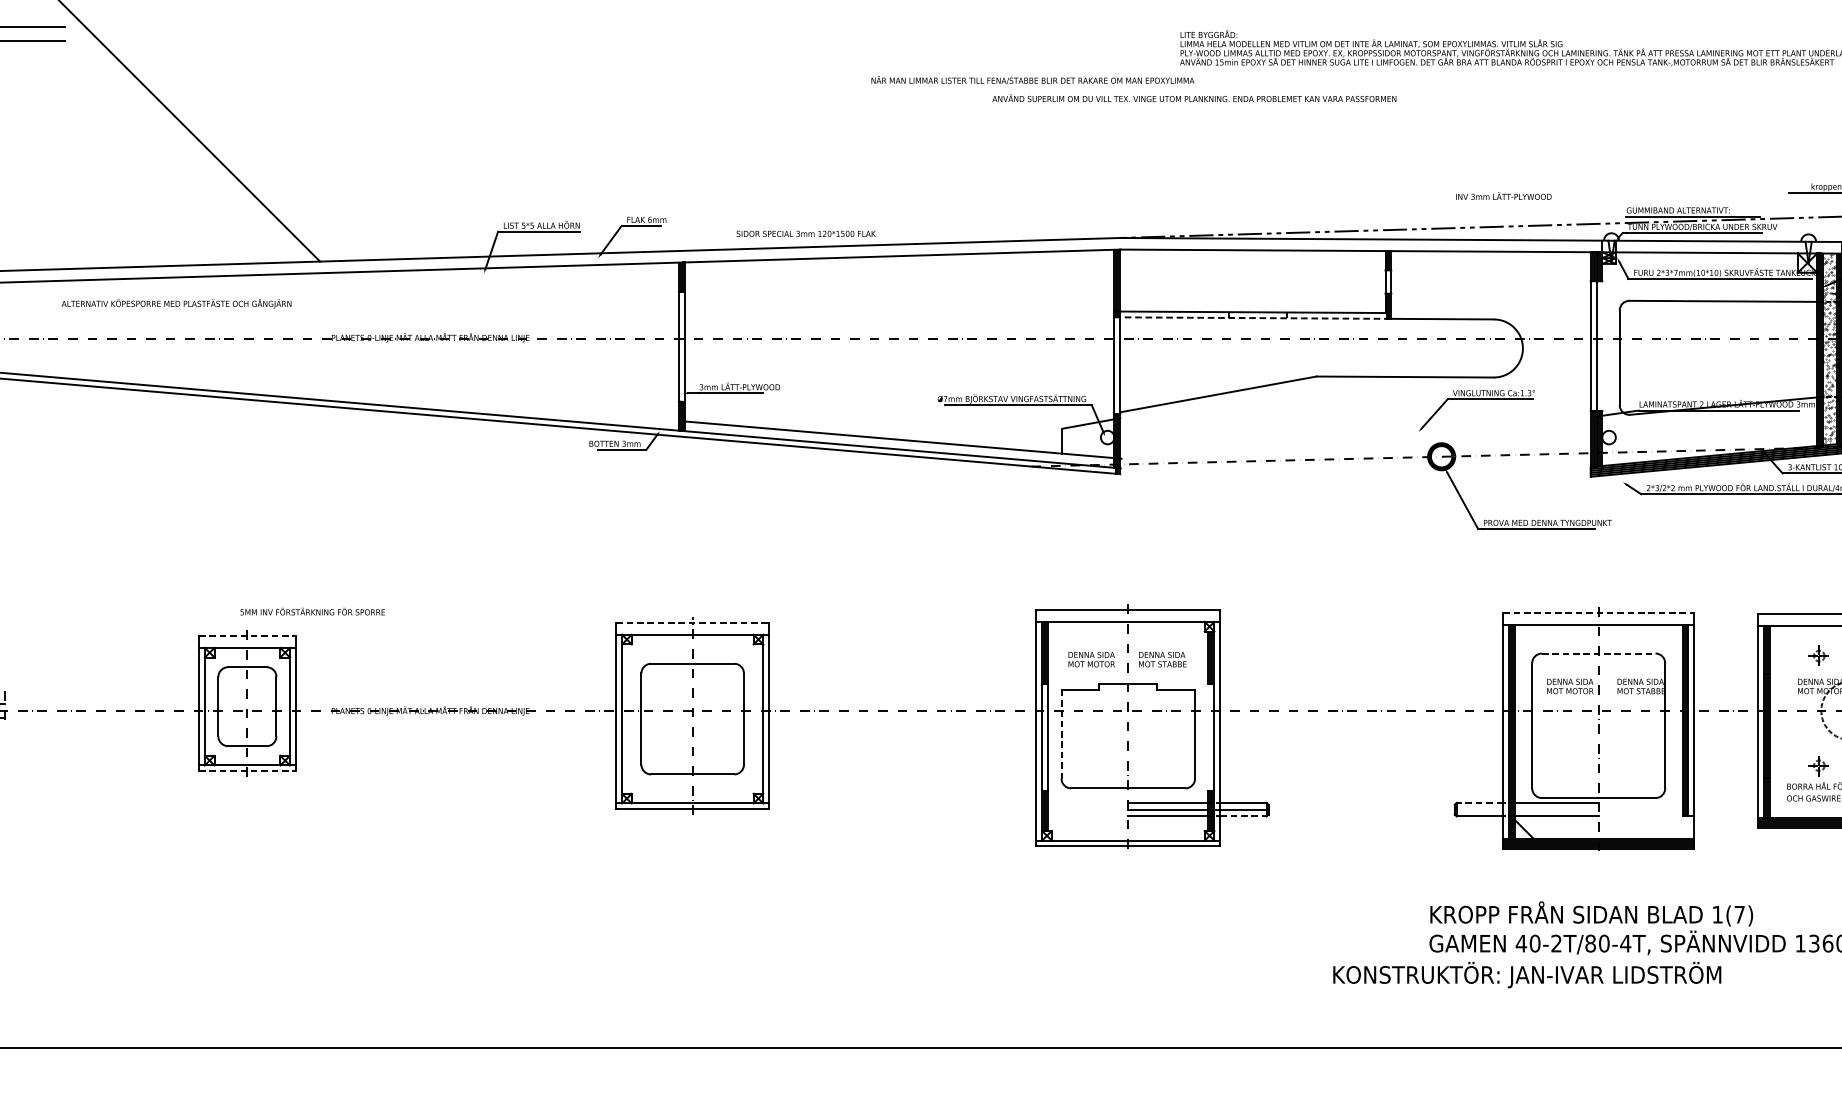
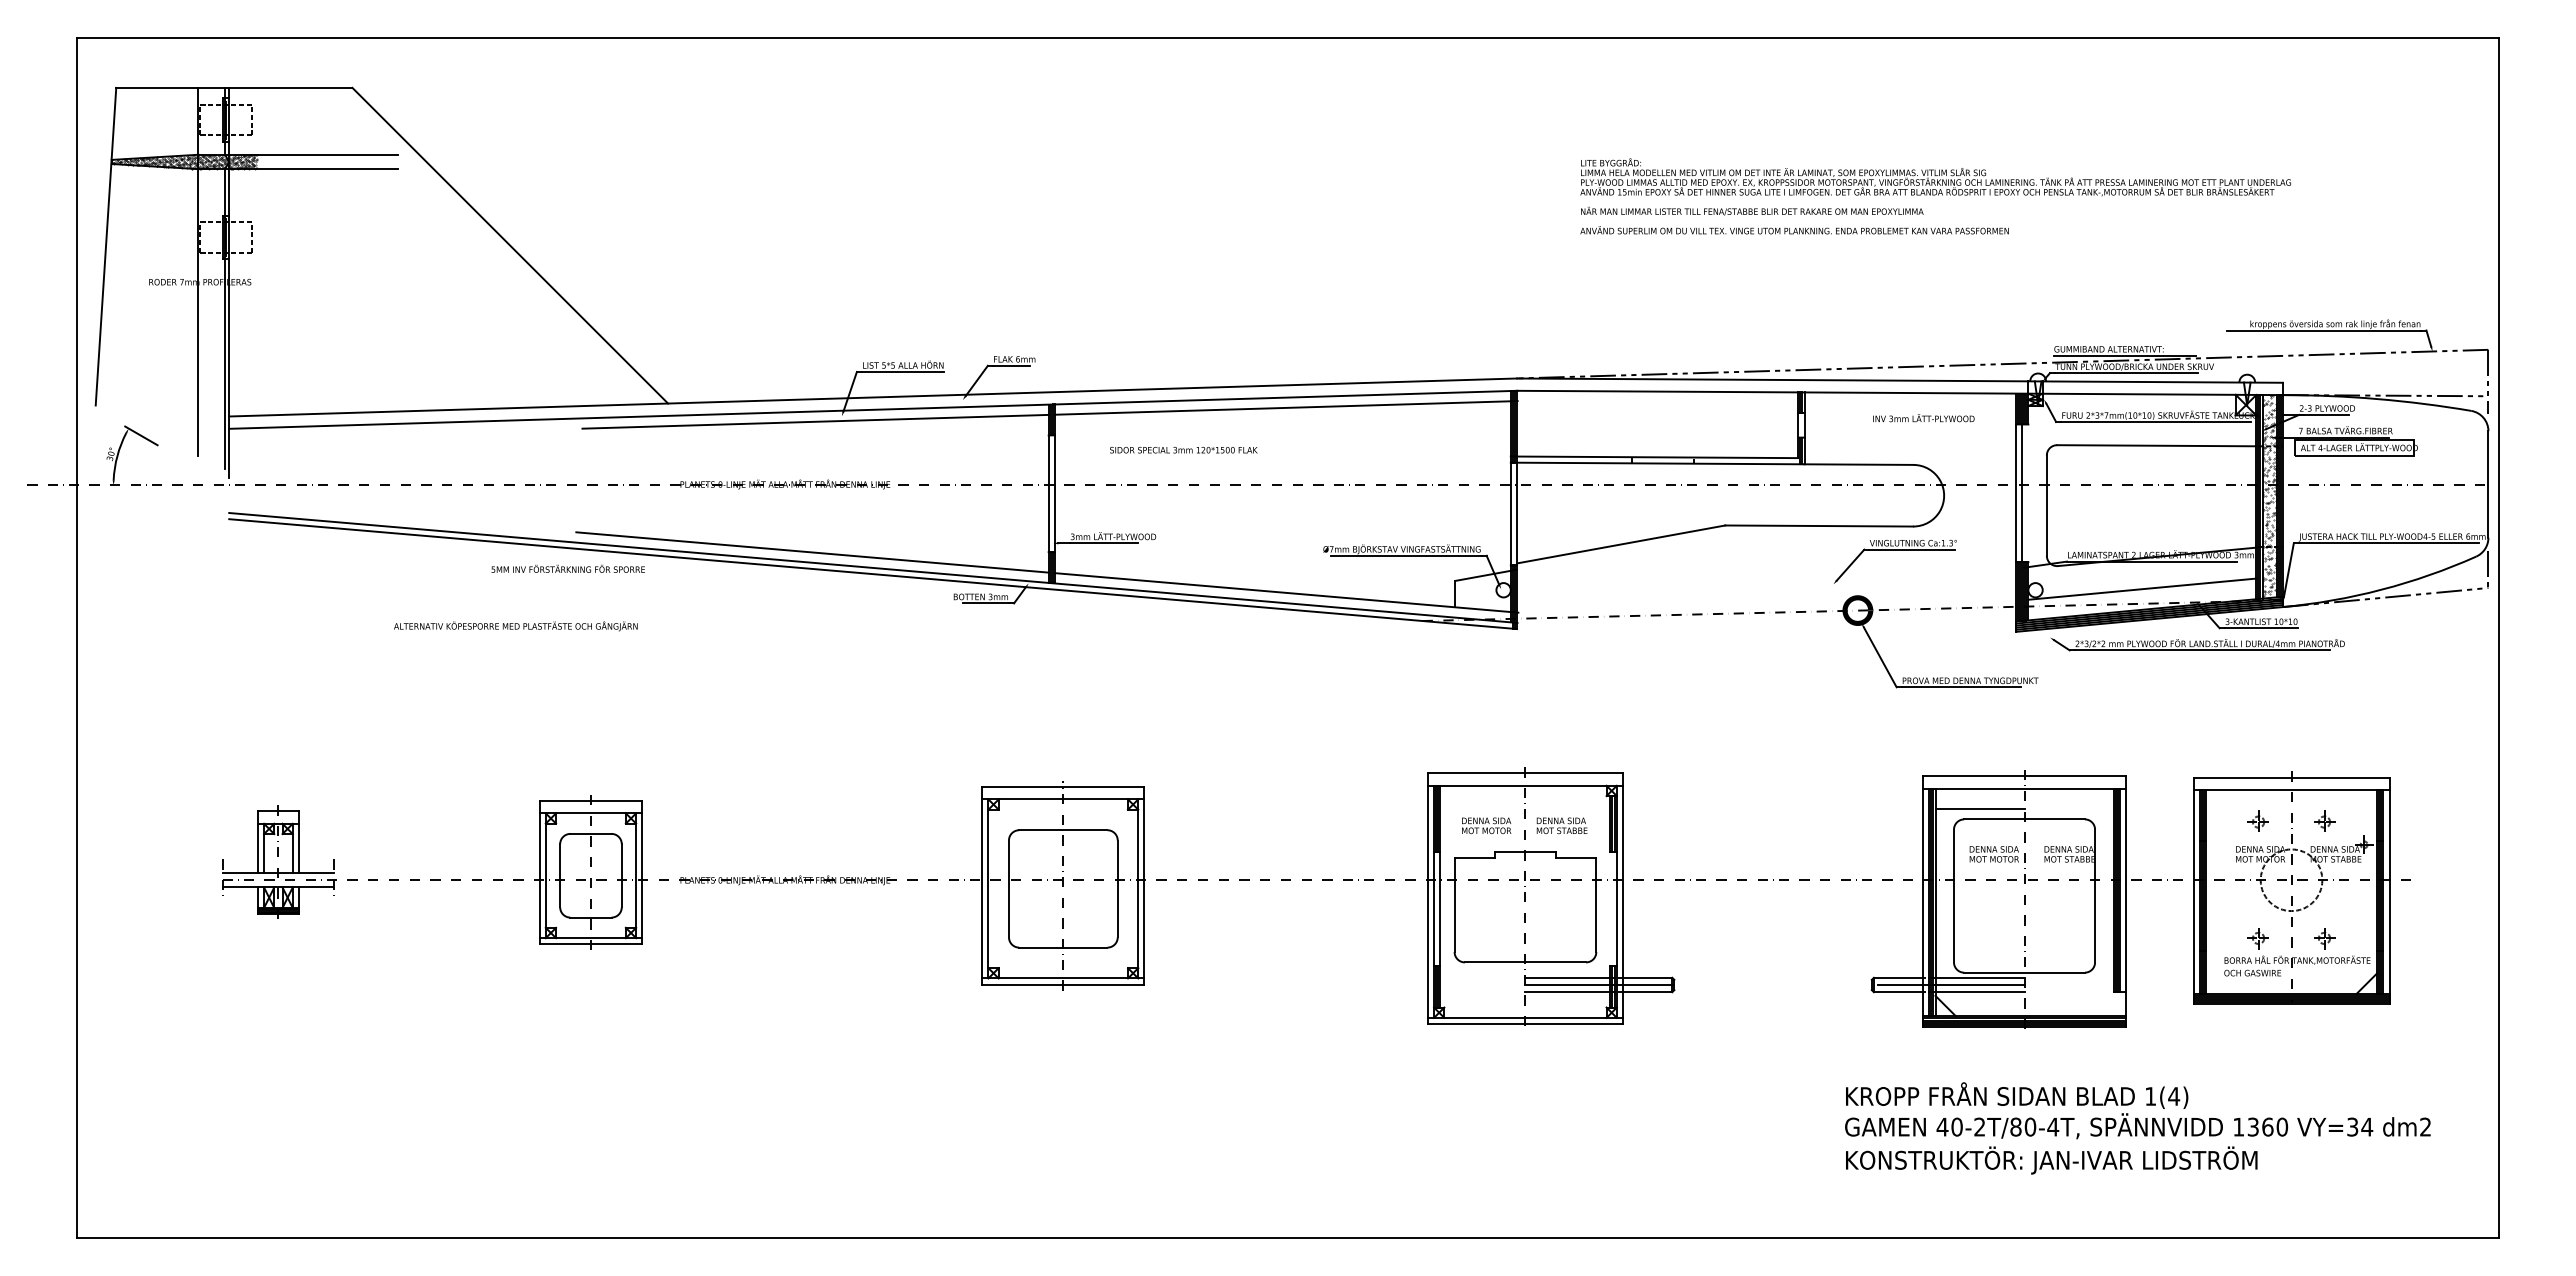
text: (1033, 79) -> (1752, 210), moved
text: (1194, 98) -> (1794, 230), moved
text: (1503, 196) -> (1923, 418), moved
text: (805, 233) -> (1183, 449), moved
line: (902, 265) -> (1285, 407), added
line: (459, 278) -> (815, 421), added
text: (176, 303) -> (515, 626), moved
line: (1252, 318) -> (1657, 463), dashed -> solid
line: (456, 401) -> (812, 552), added
line: (1709, 435) -> (2142, 588), added
text: (312, 611) -> (567, 568), moved
line: (1599, 613) -> (2025, 776), dashed -> solid
line: (692, 623) -> (1063, 787), dashed -> solid
line: (247, 636) -> (591, 801), dashed -> solid
line: (1556, 644) -> (1979, 809), added
line: (1599, 653) -> (2025, 819), dashed -> solid
line: (1061, 734) -> (1454, 905), dashed -> solid
line: (247, 771) -> (591, 944), dashed -> solid
line: (1479, 802) -> (1898, 977), dashed -> solid
line: (1529, 810) -> (1951, 985), added
line: (1243, 816) -> (1647, 992), dashed -> solid
text: (1740, 914) -> (2174, 1096), 1(7) -> 1(4)
text: (1527, 975) -> (2051, 1160), moved

